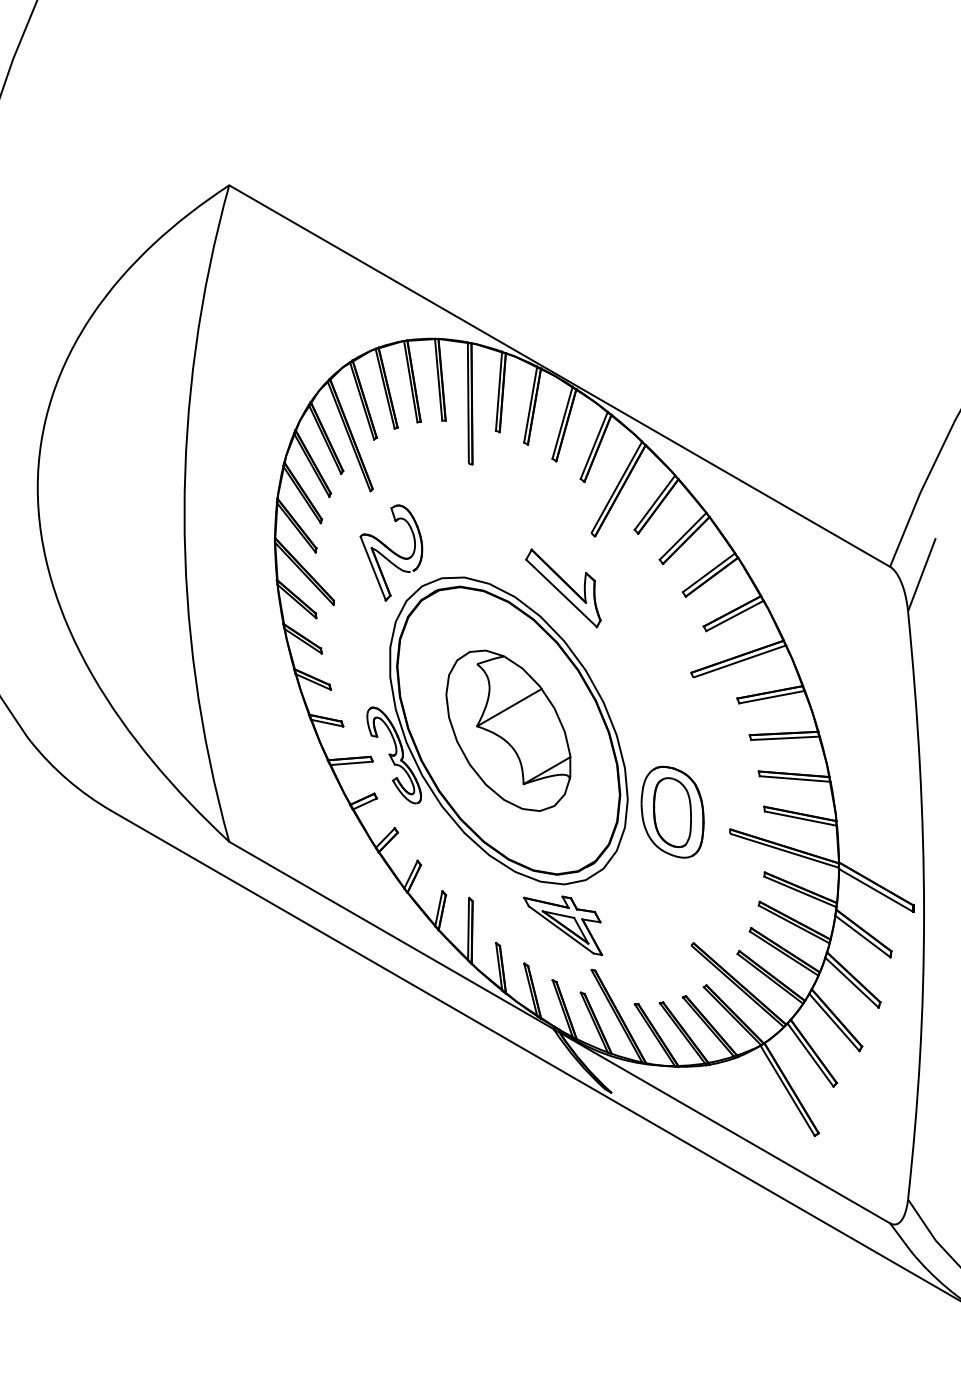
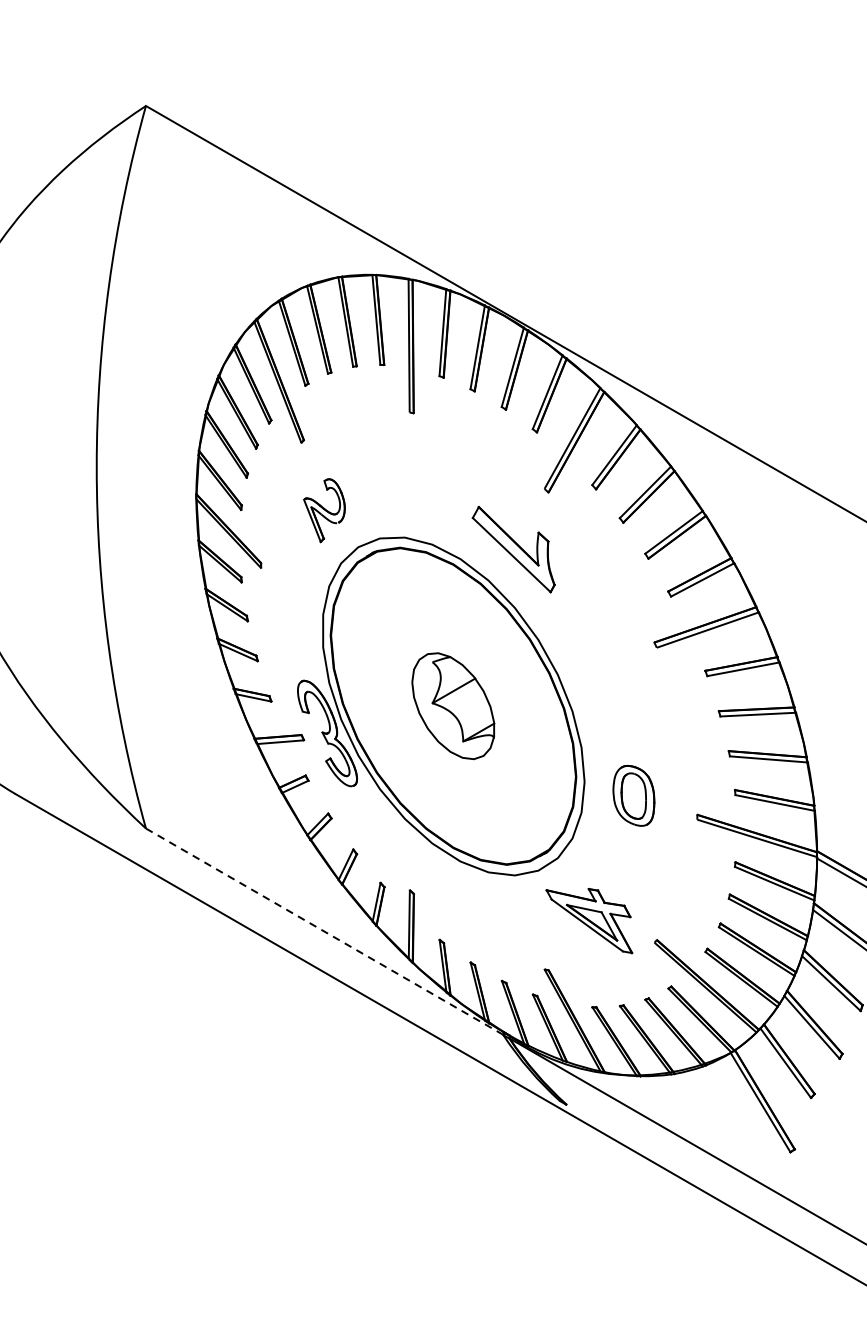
part: (391, 552) -> (324, 510), size x0.6
part: (508, 730) -> (453, 706), size x0.6
part: (672, 811) -> (633, 795), size x0.6
part: (563, 925) -> (589, 920), moved
line: (391, 935) -> (324, 931), solid -> dashed

